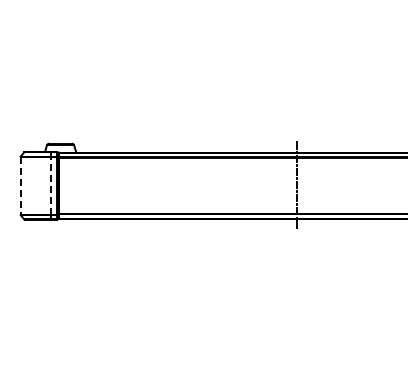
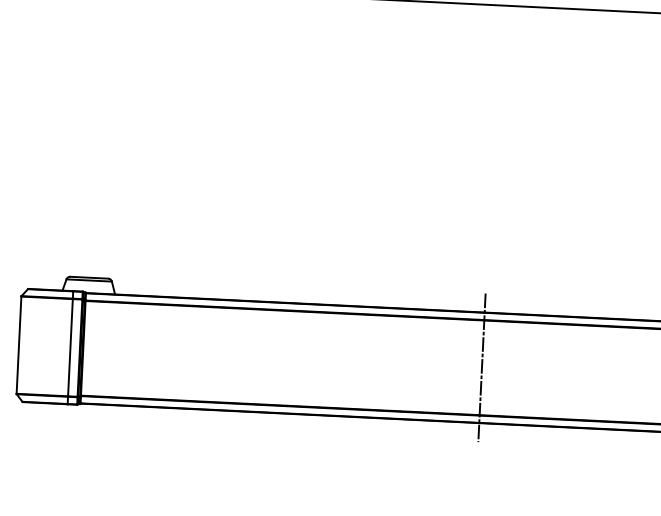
line: (51, 185) -> (70, 347), dashed -> solid
line: (20, 186) -> (18, 346), dashed -> solid

